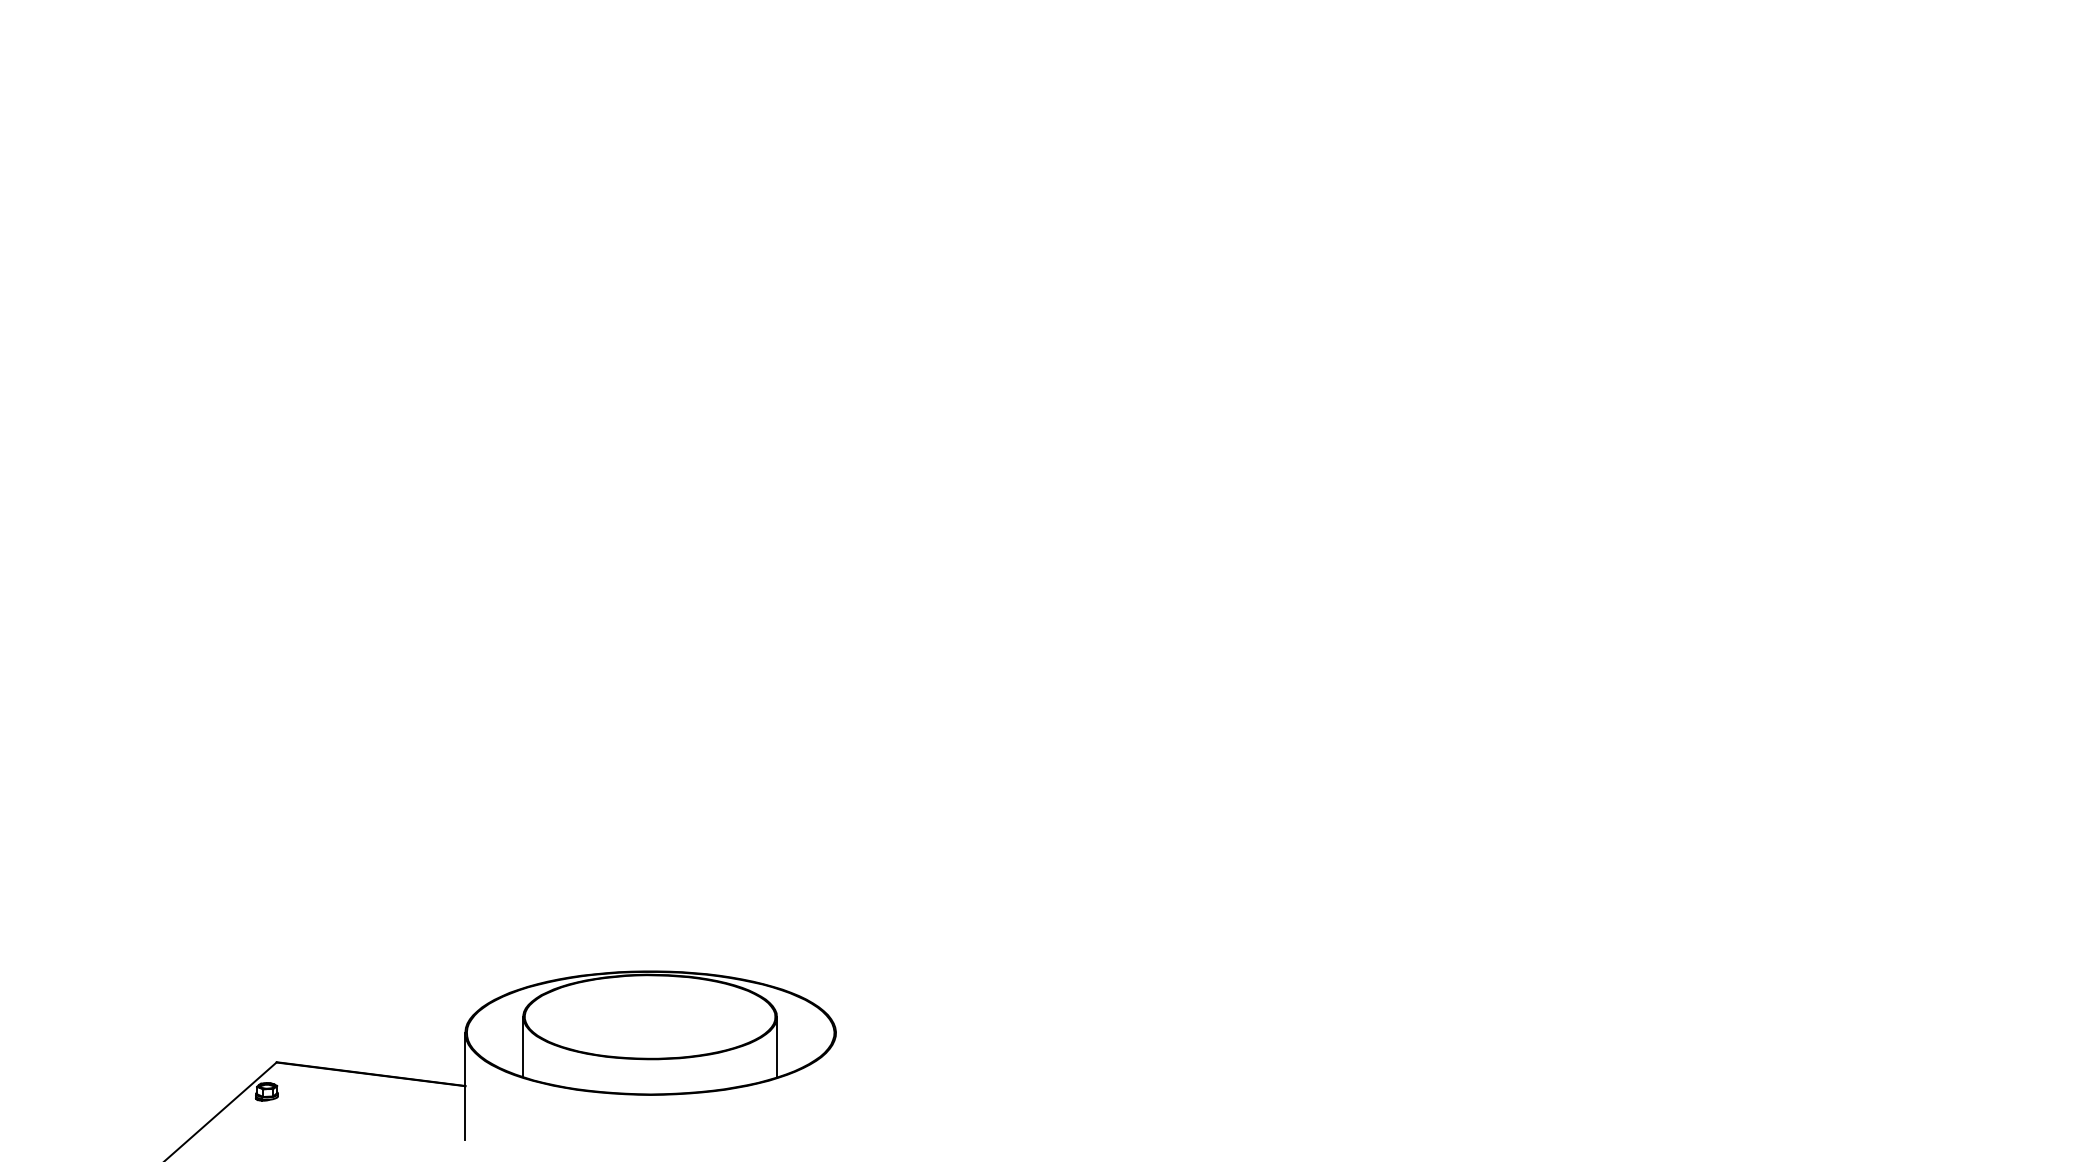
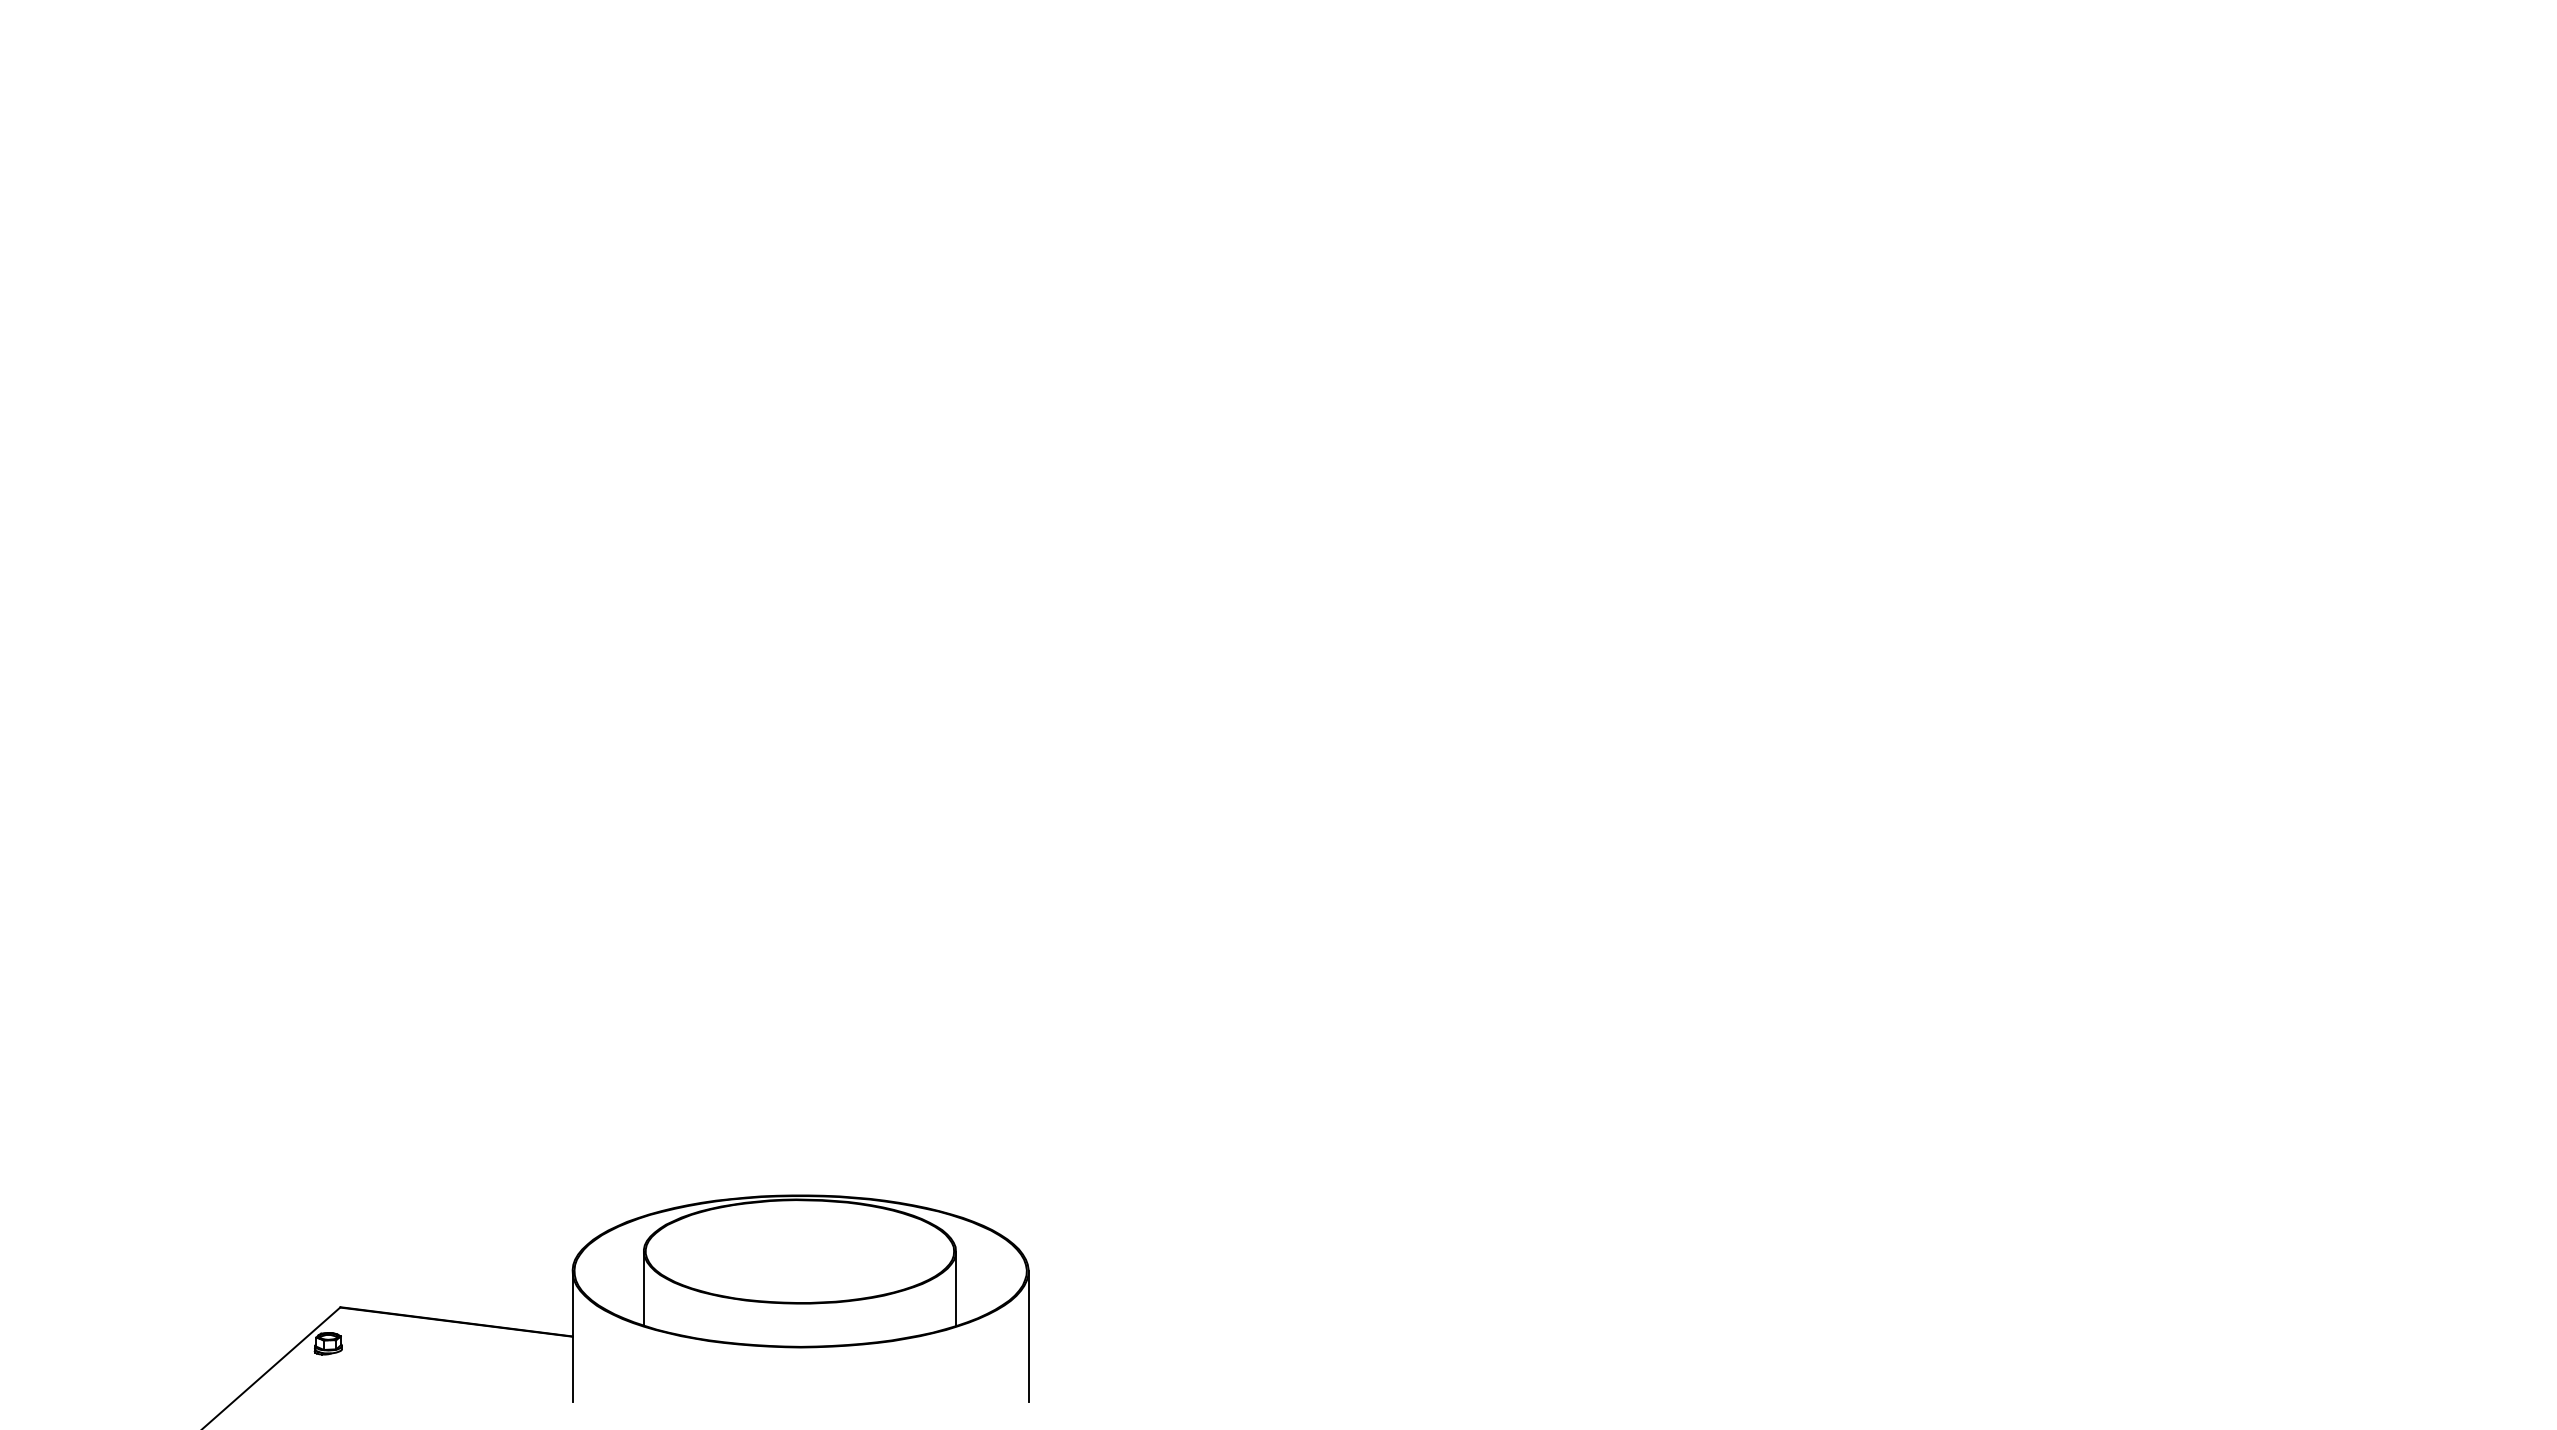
line: (835, 1086) -> (1028, 1336), added

